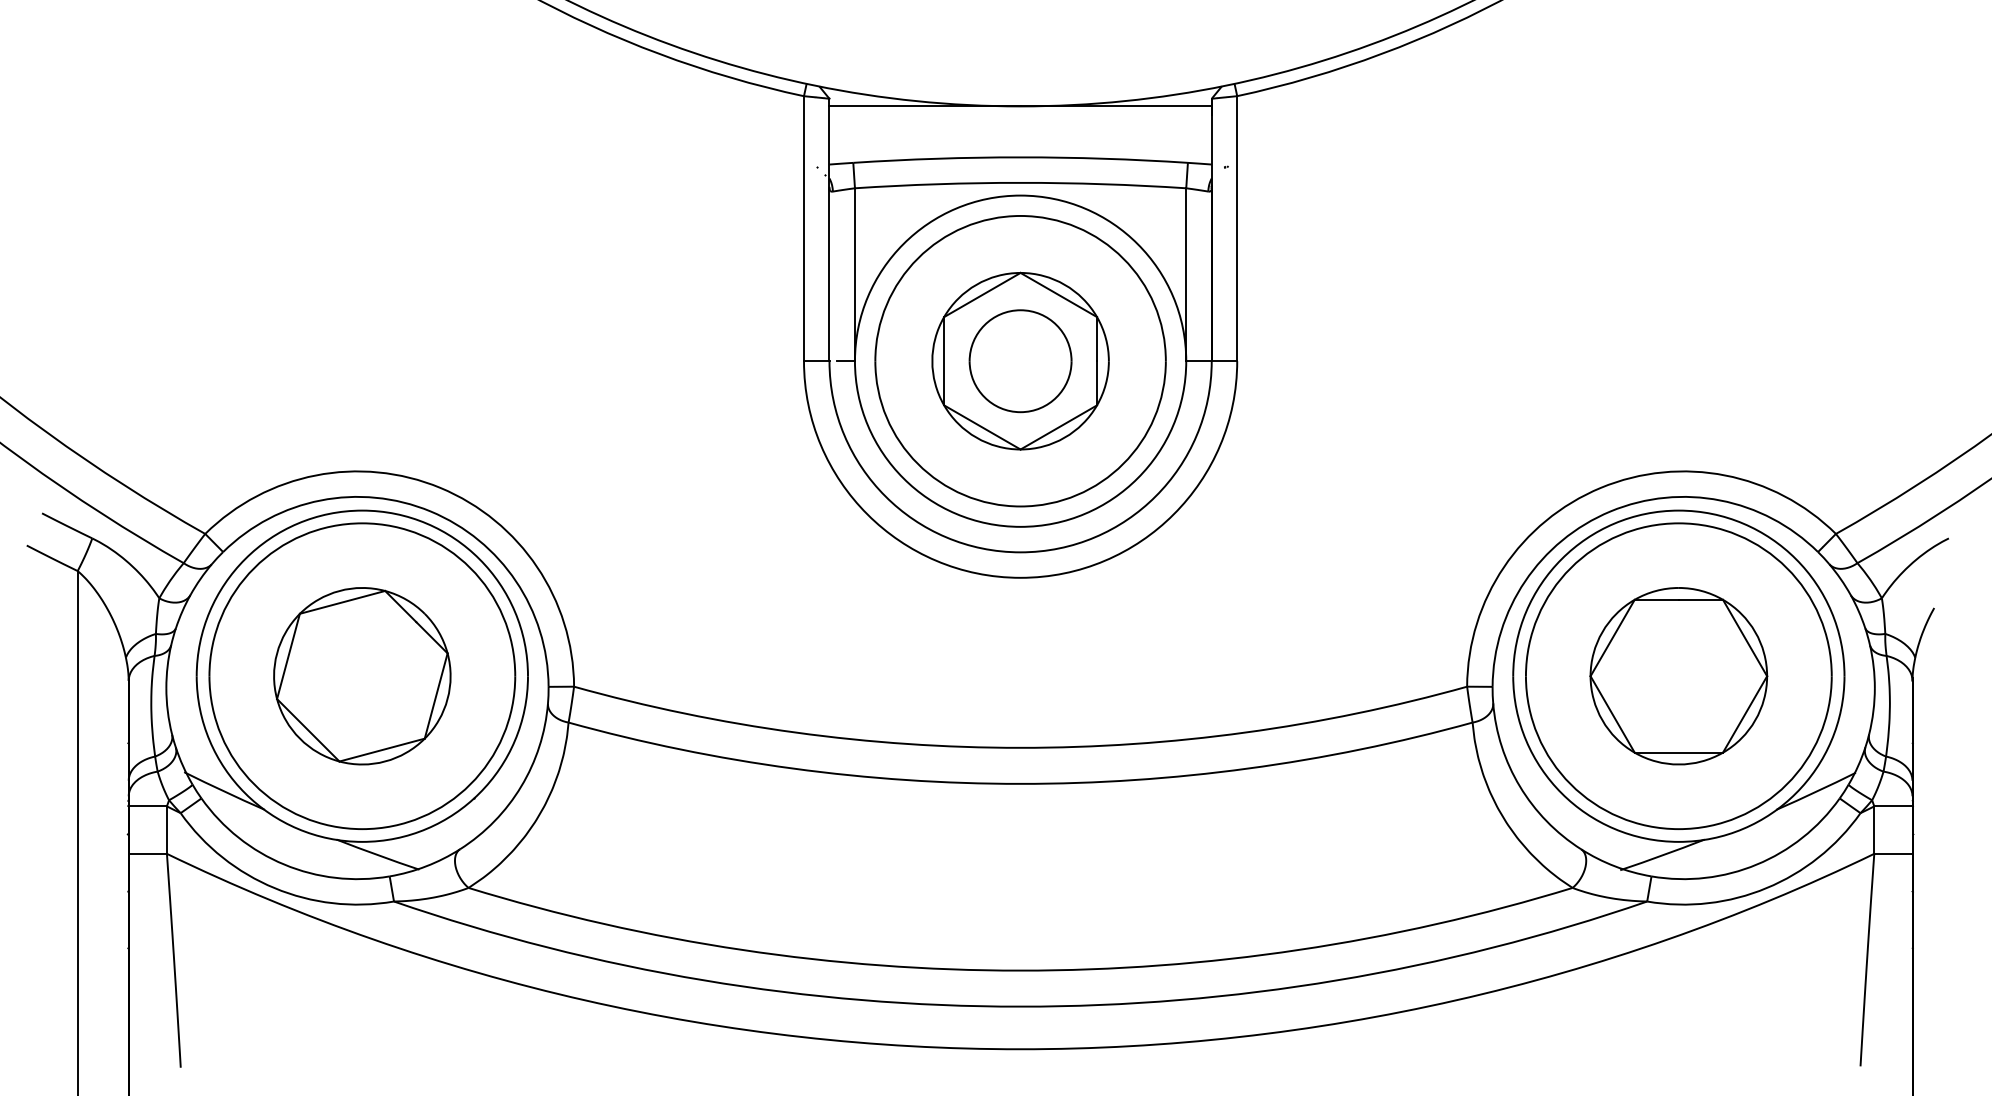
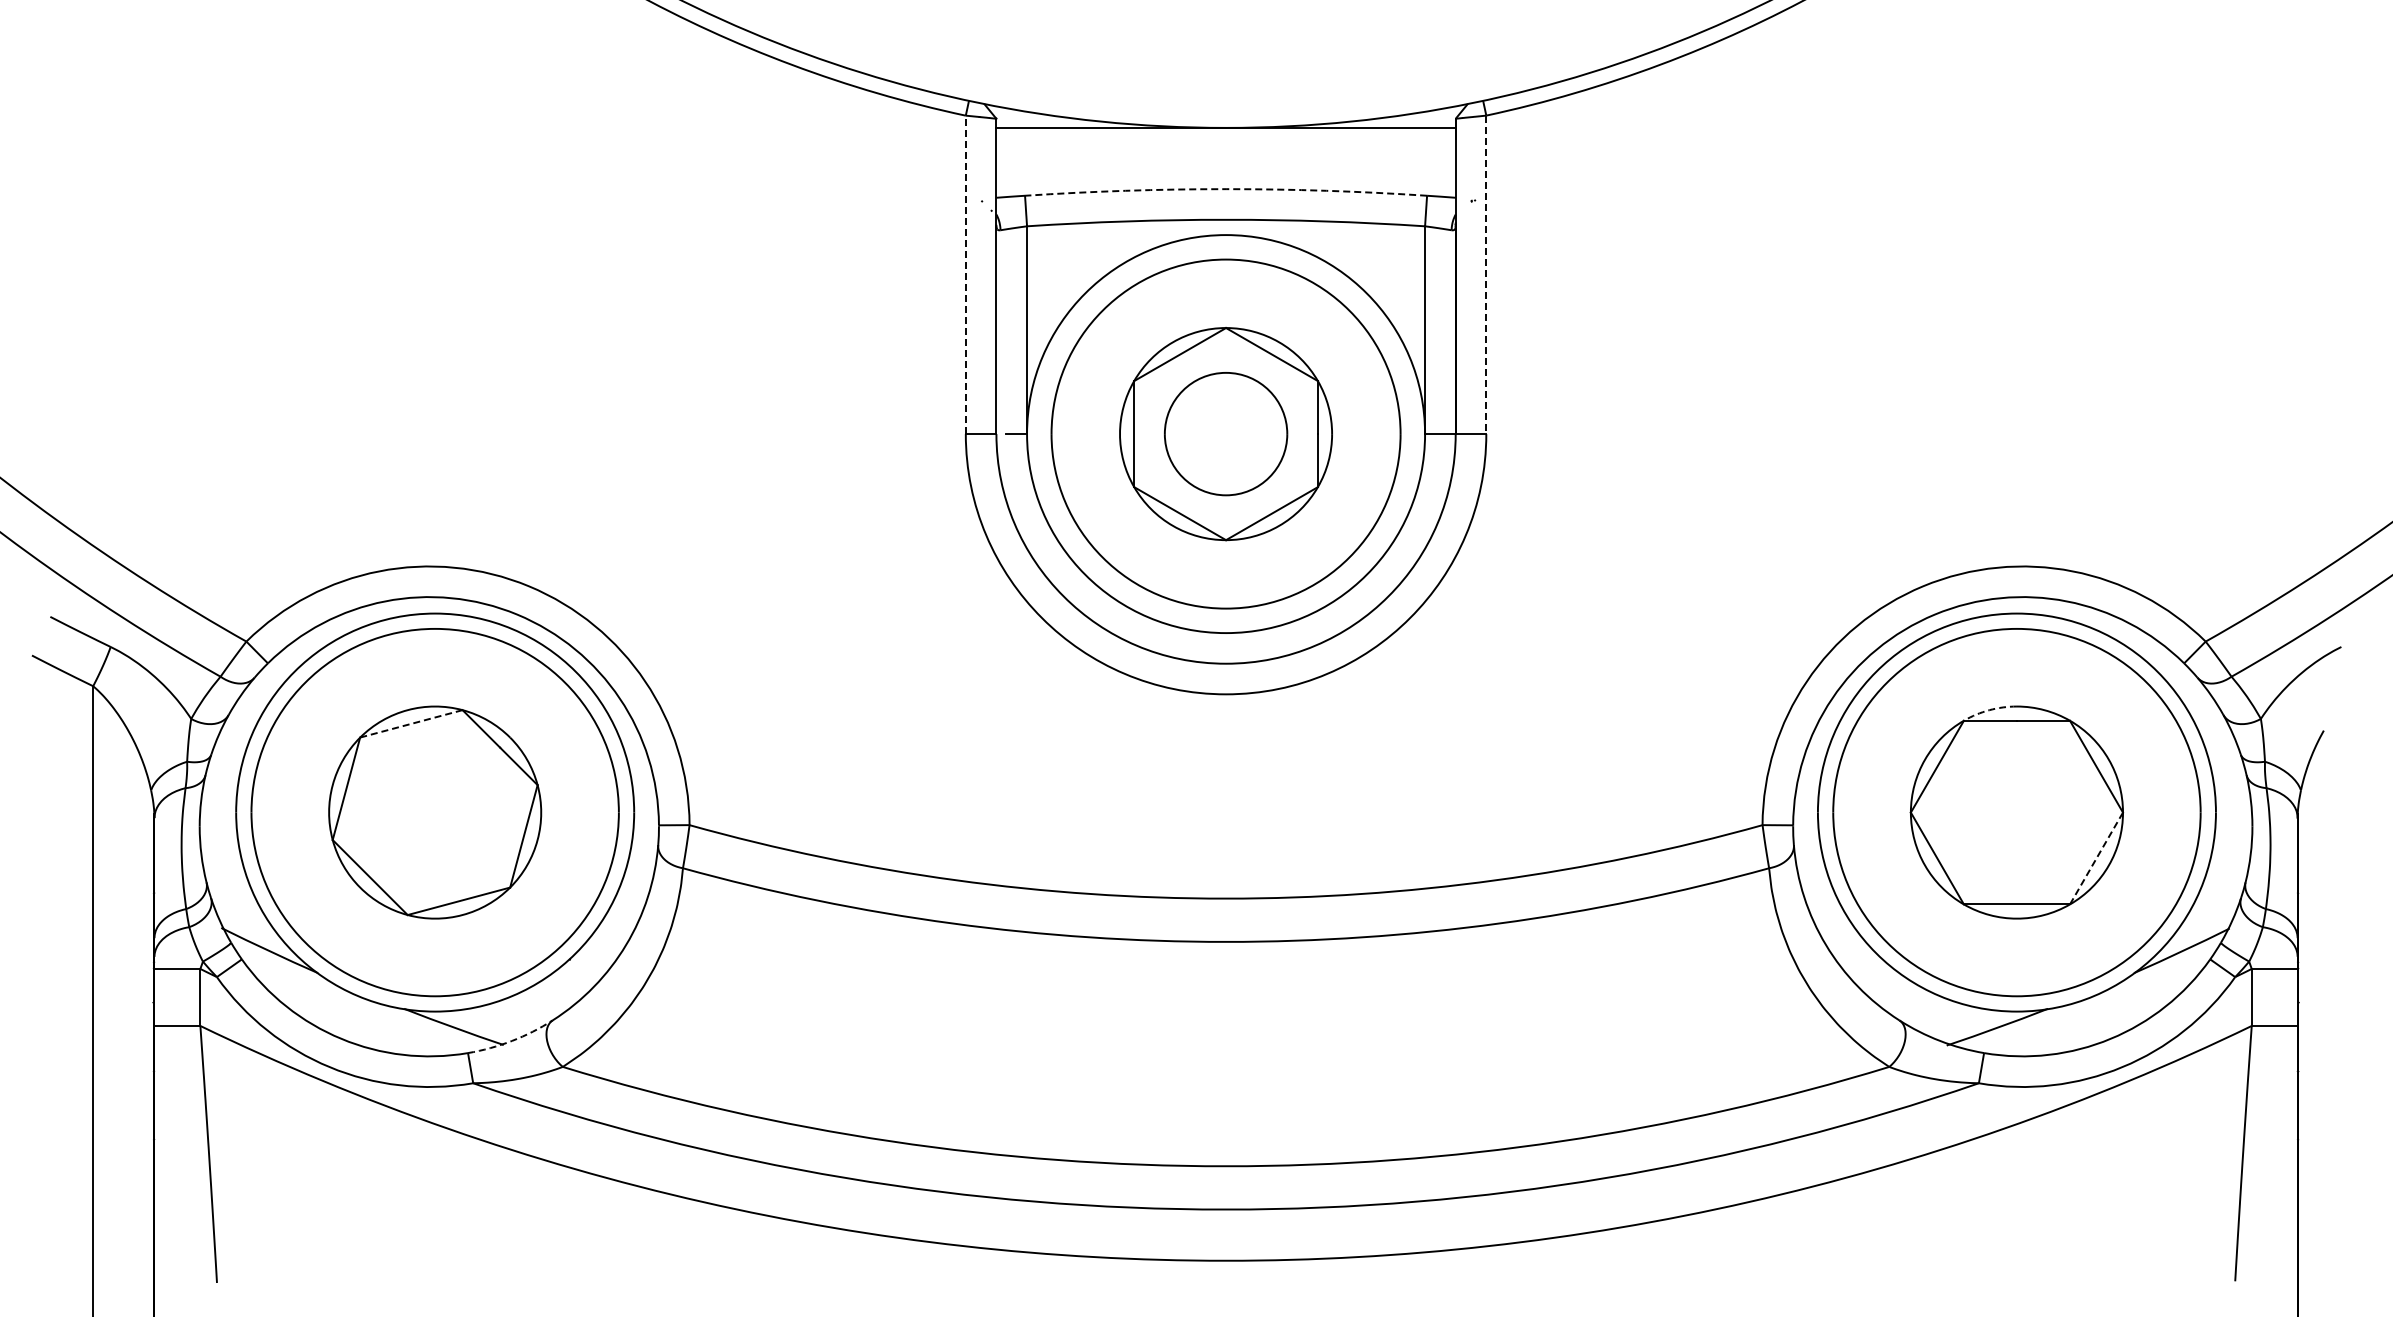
arc: (1020, 157) -> (1226, 189), solid -> dashed
line: (803, 228) -> (965, 274), solid -> dashed
line: (1237, 229) -> (1486, 275), solid -> dashed
arc: (1656, 591) -> (1989, 710), solid -> dashed
line: (341, 602) -> (410, 723), solid -> dashed
line: (1745, 714) -> (2096, 858), solid -> dashed
arc: (426, 865) -> (512, 1040), solid -> dashed

